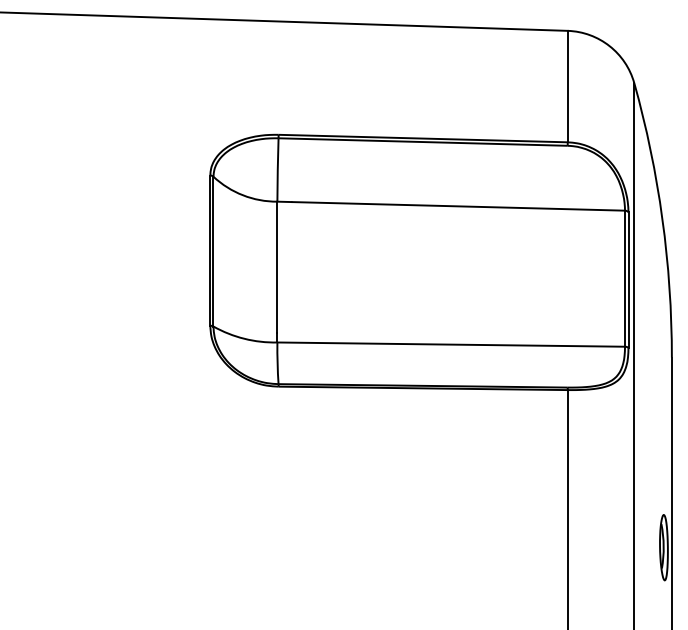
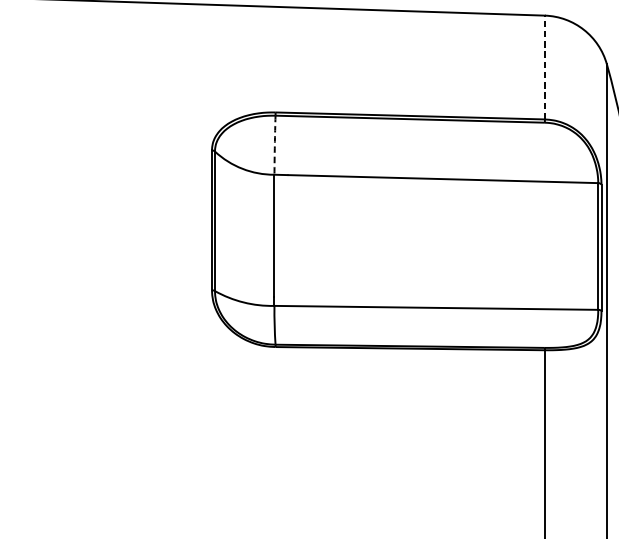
line: (567, 86) -> (544, 67), solid -> dashed
arc: (277, 170) -> (274, 145), solid -> dashed

